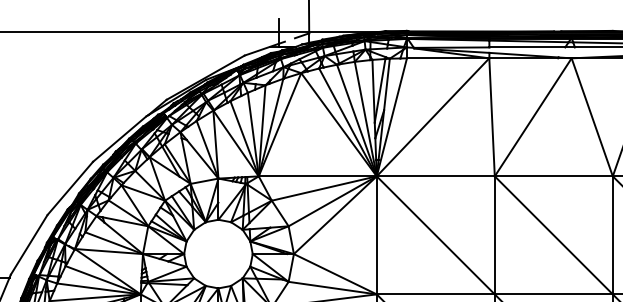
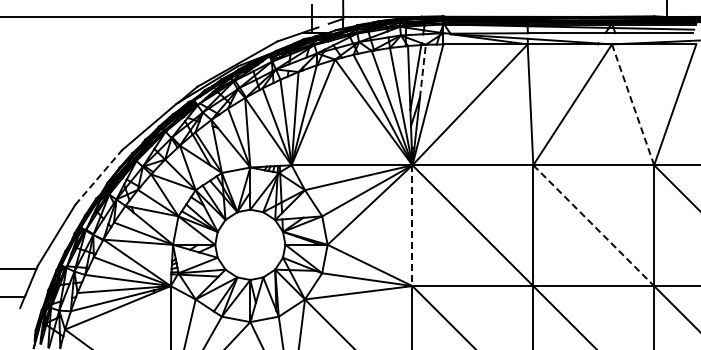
line: (386, 84) -> (422, 71), solid -> dashed
line: (592, 117) -> (633, 104), solid -> dashed
line: (70, 188) -> (98, 177), solid -> dashed
line: (376, 236) -> (412, 226), solid -> dashed
line: (554, 236) -> (594, 226), solid -> dashed

